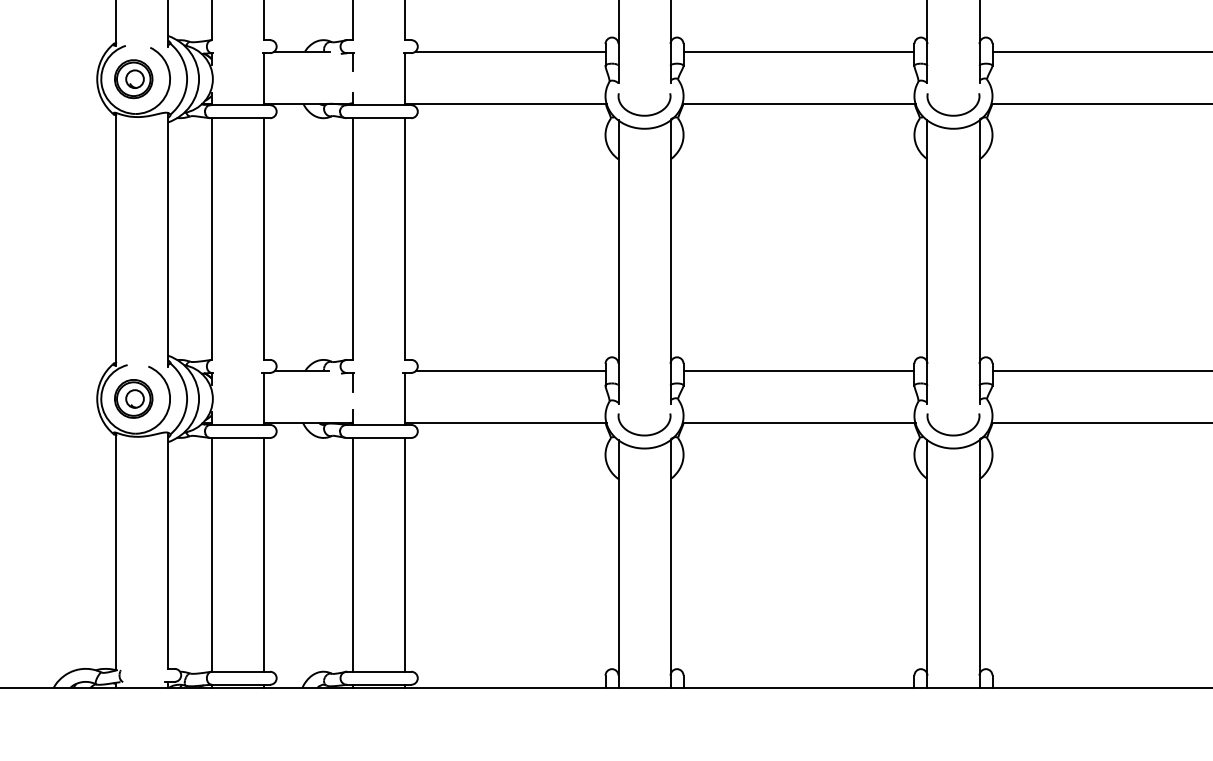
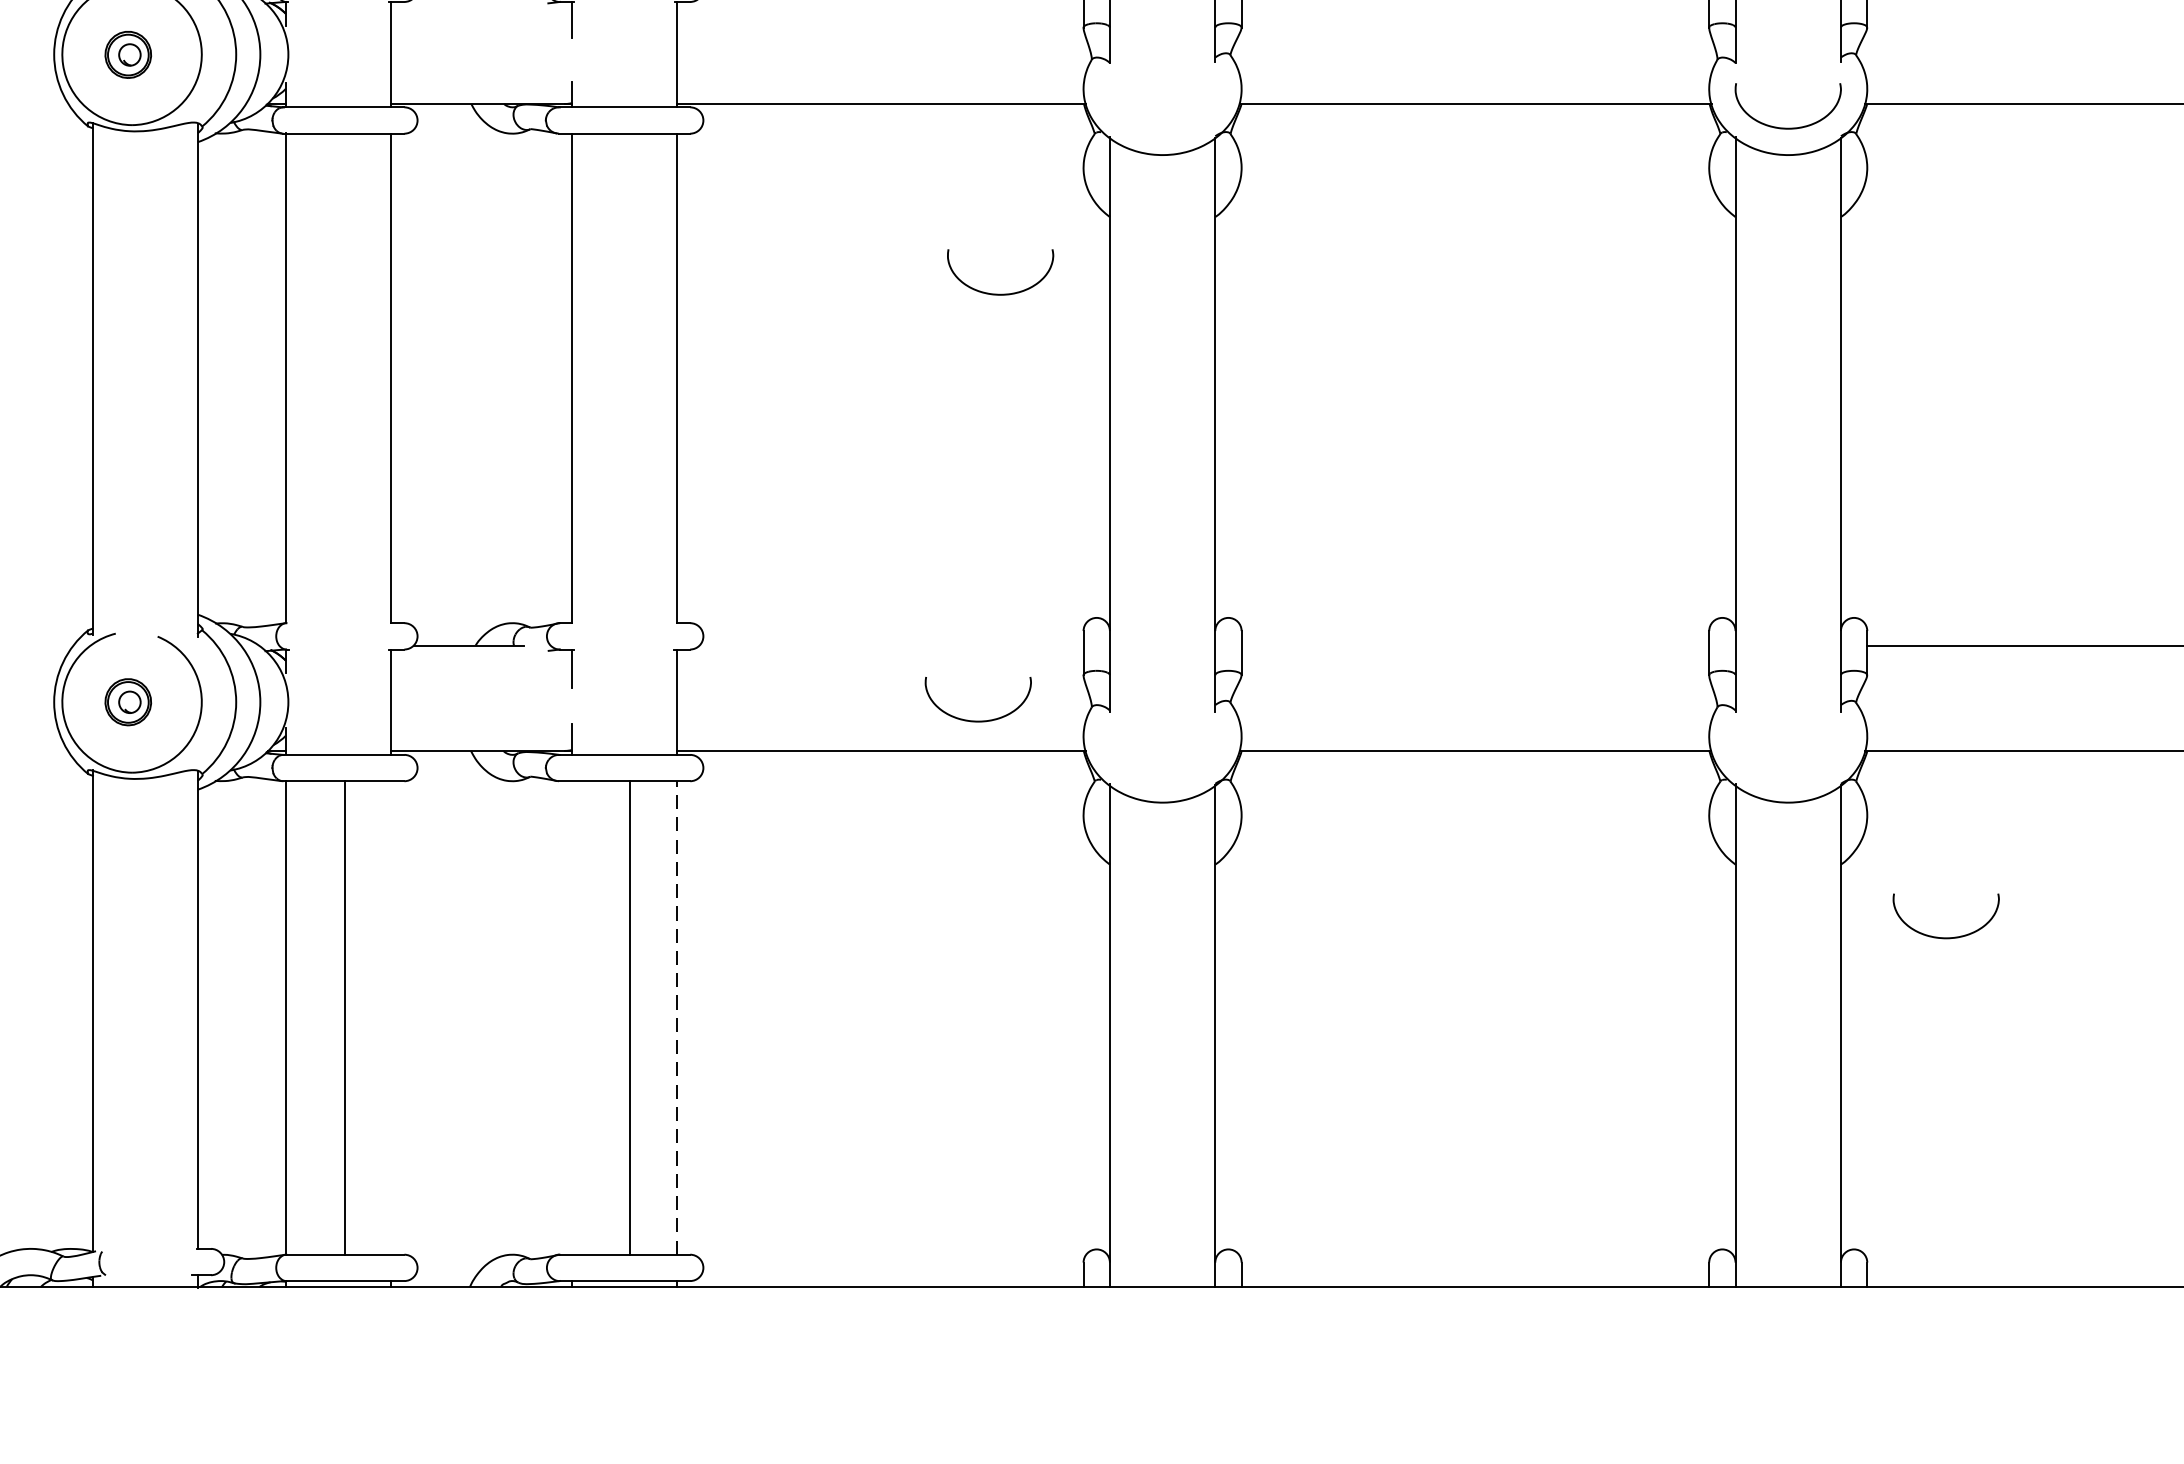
part: (133, 79) -> (127, 55), size x0.6
curve: (644, 114) -> (1000, 292), moved
line: (510, 370) -> (891, 644), removed
line: (798, 370) -> (1474, 644), removed
part: (133, 398) -> (127, 701), size x0.6
curve: (644, 434) -> (978, 719), moved
curve: (953, 434) -> (1946, 936), moved
line: (263, 554) -> (344, 1017), moved
line: (352, 554) -> (629, 1017), moved
line: (404, 554) -> (676, 1017), solid -> dashed

